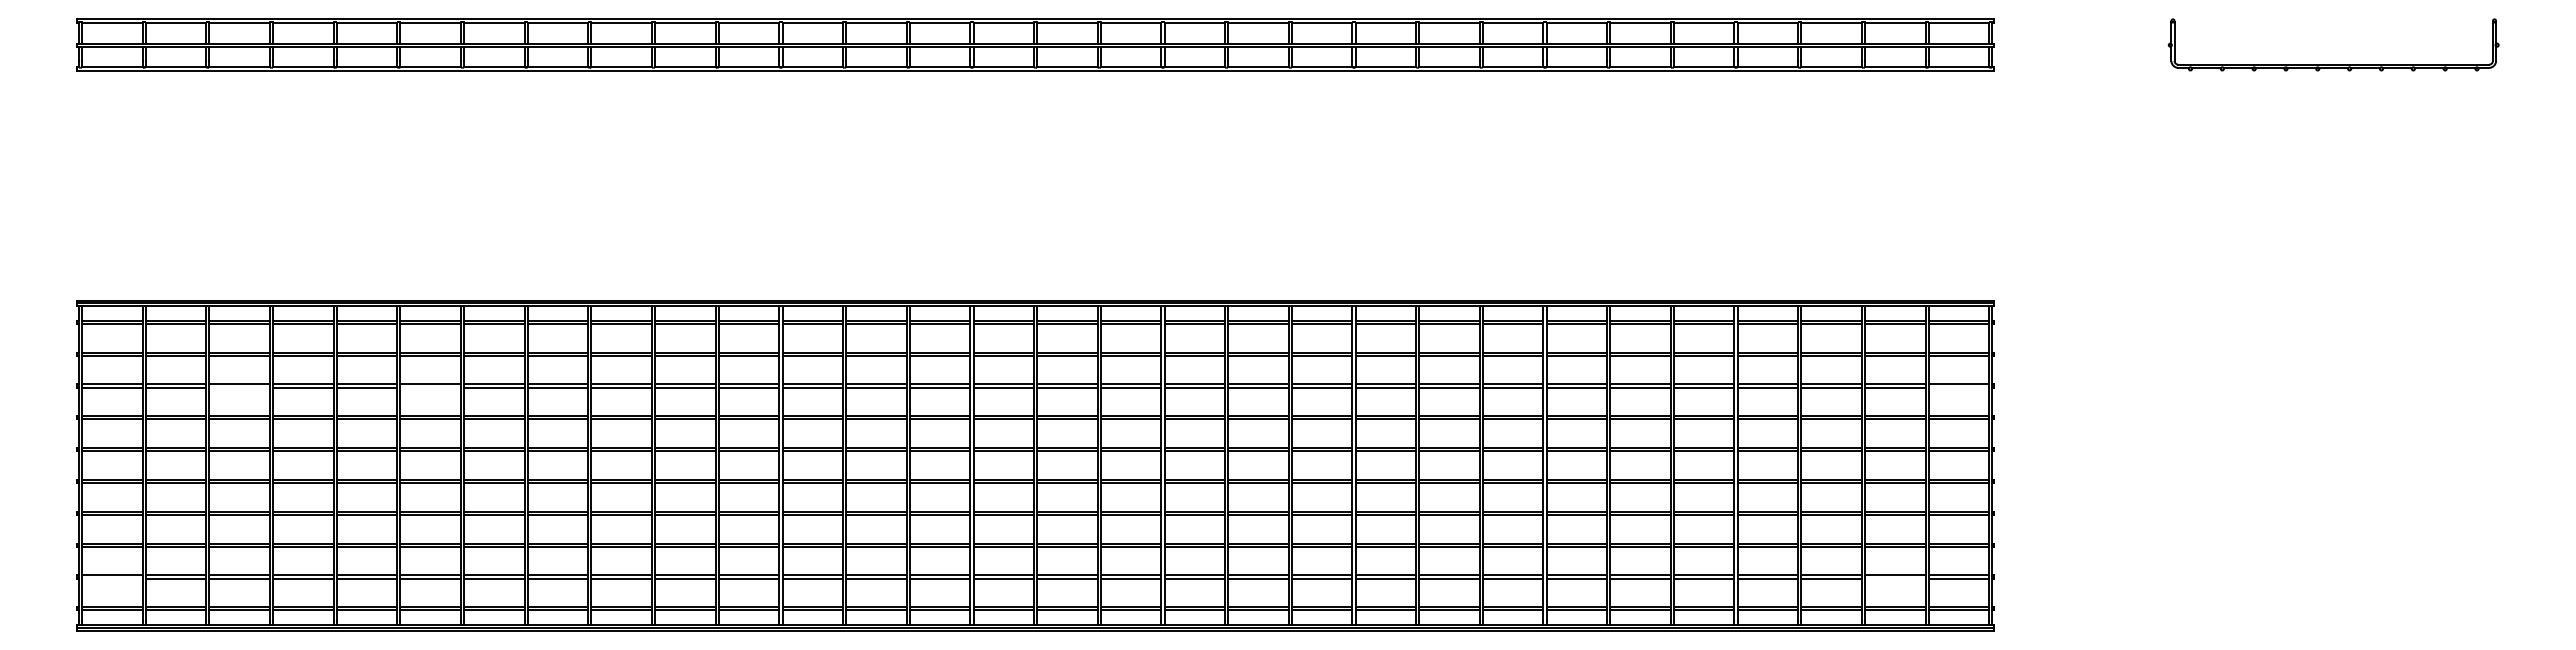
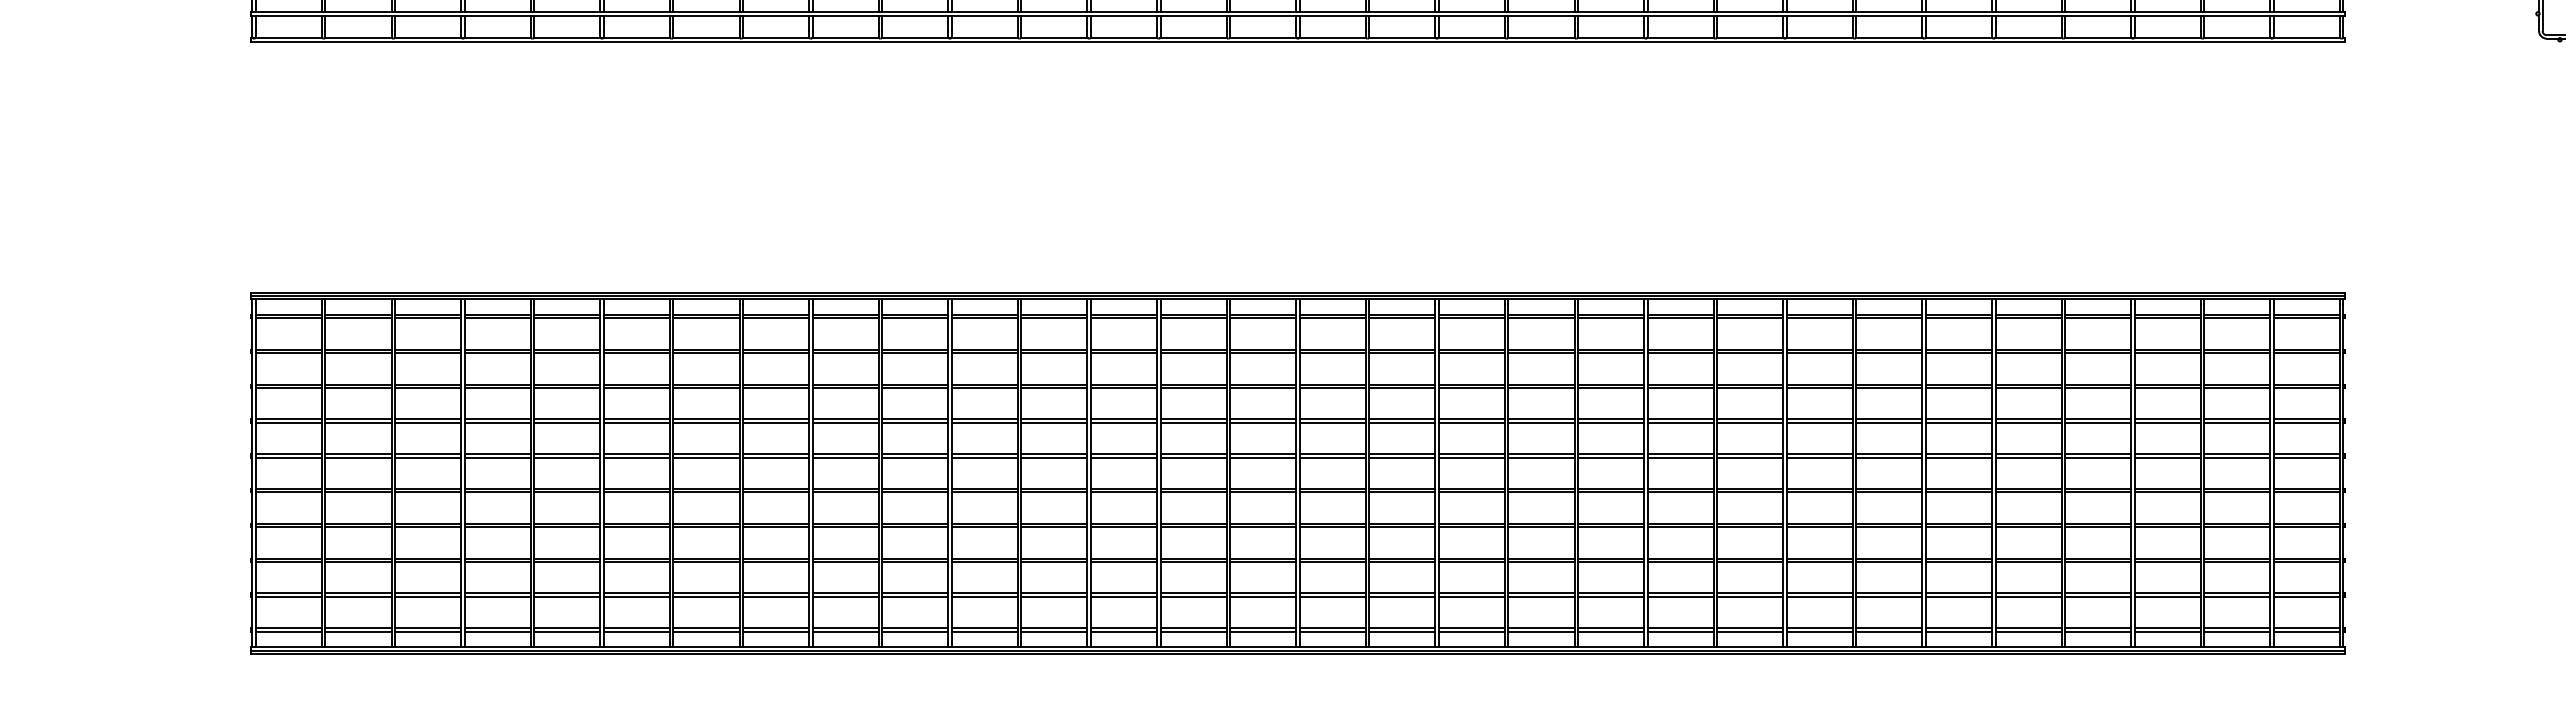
line: (239, 387) -> (427, 387), added
line: (430, 387) -> (636, 387), added
line: (1958, 387) -> (2306, 387), added
line: (112, 578) -> (289, 596), added
line: (1895, 578) -> (2237, 596), added

